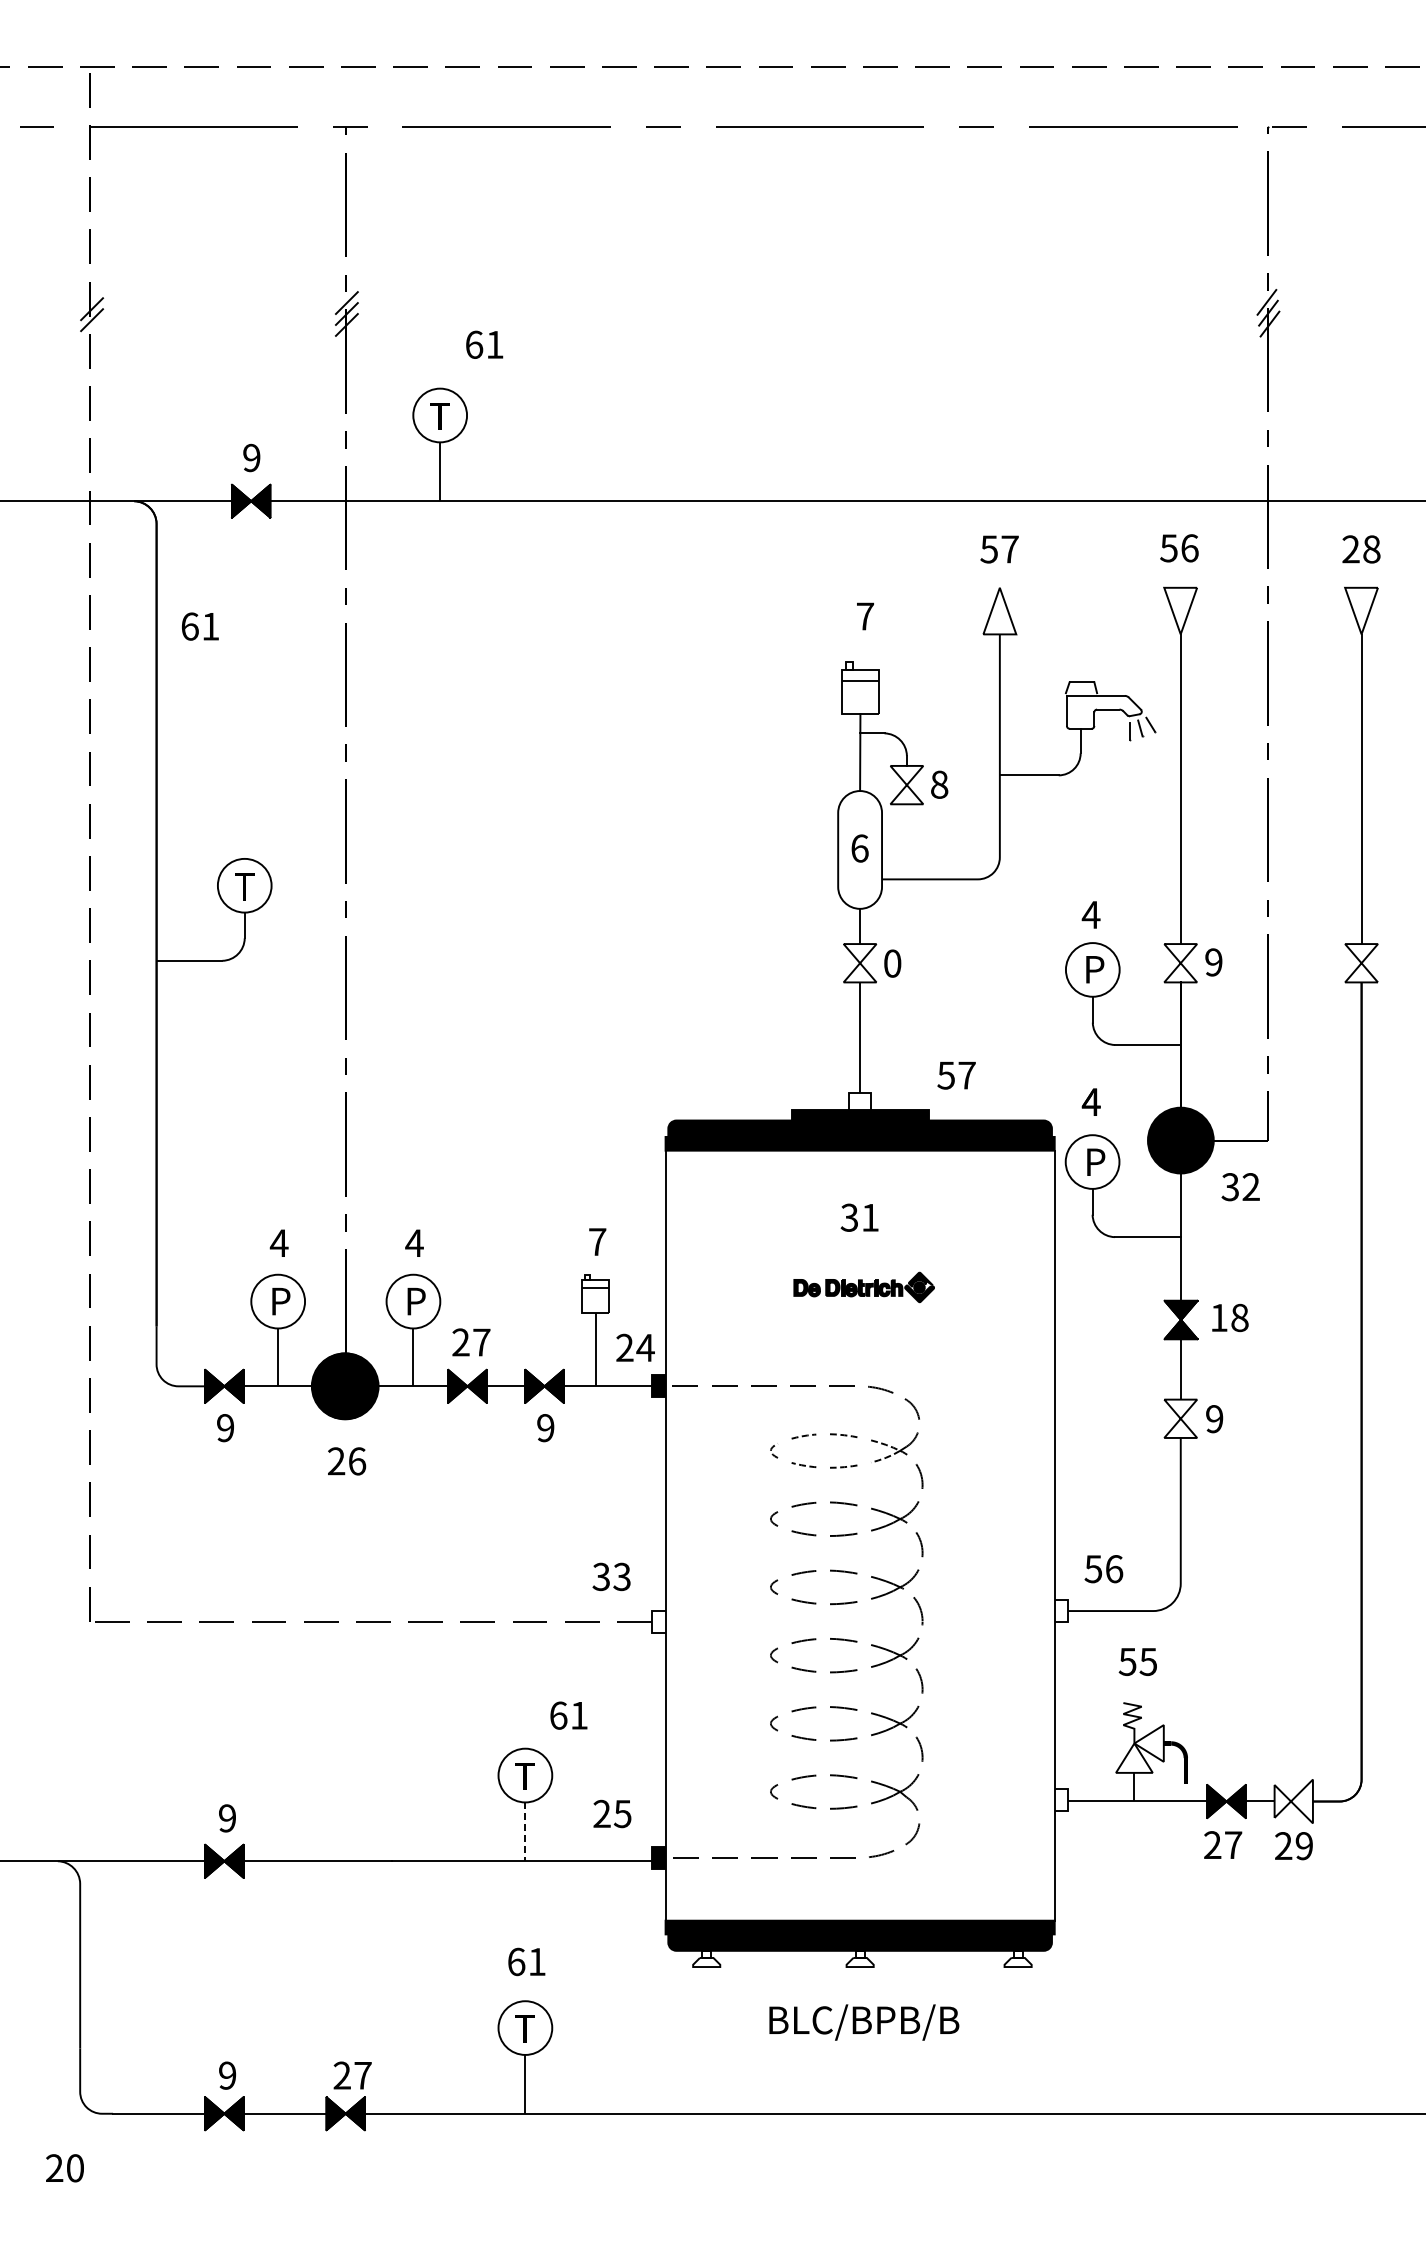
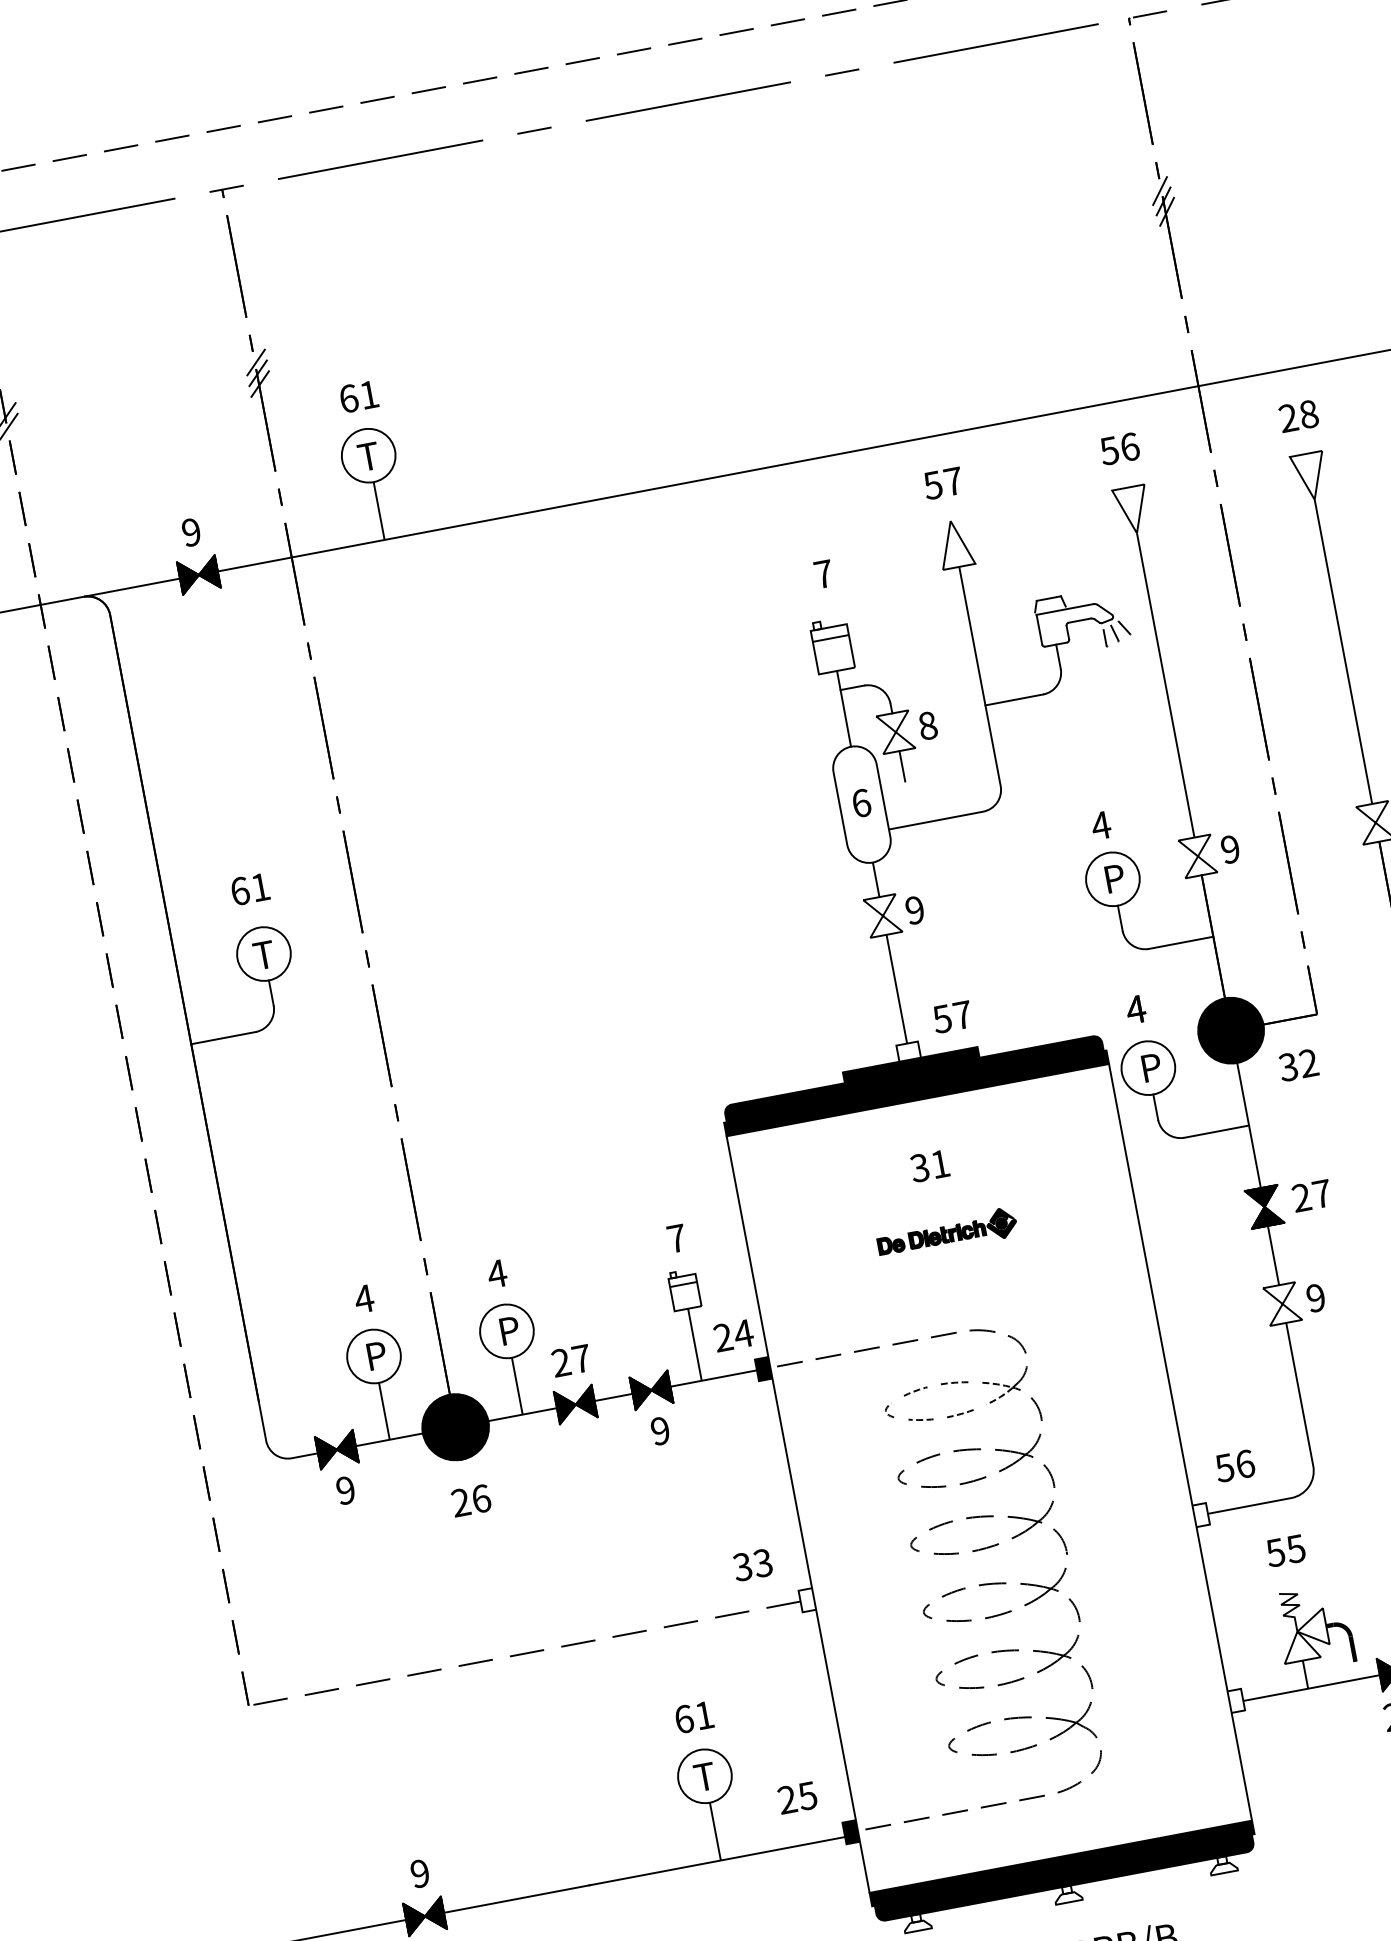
text: (484, 344) -> (358, 396), moved
text: (200, 626) -> (250, 889), moved
line: (906, 819) -> (901, 766), added
text: (892, 963) -> (914, 910), 0 -> 9
text: (956, 1075) -> (952, 1017), moved
text: (1229, 1317) -> (1311, 1195), 18 -> 27
text: (568, 1715) -> (693, 1717), moved
line: (525, 1832) -> (715, 1832), dashed -> solid

